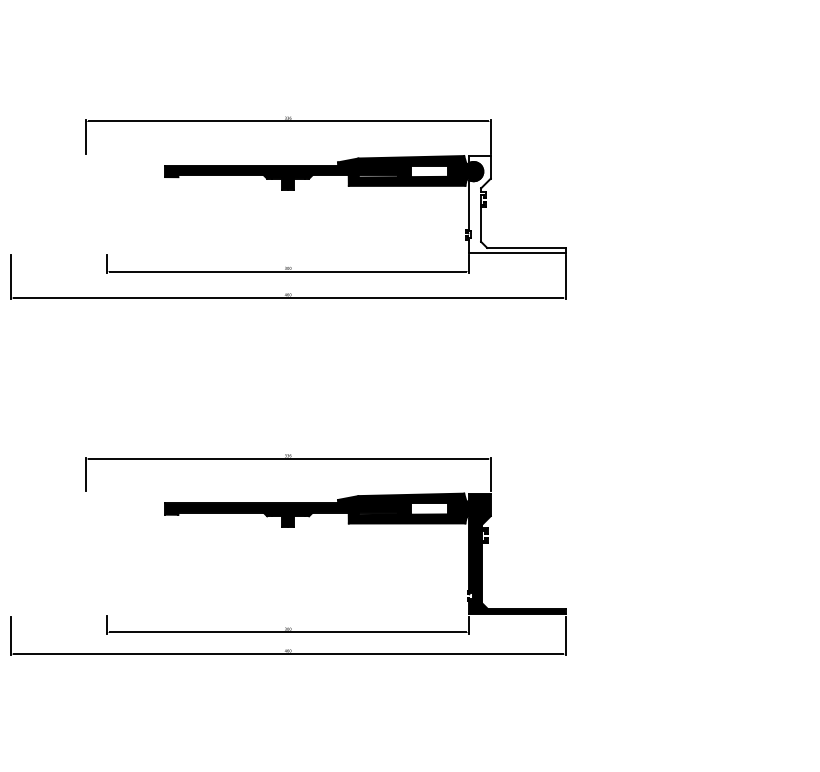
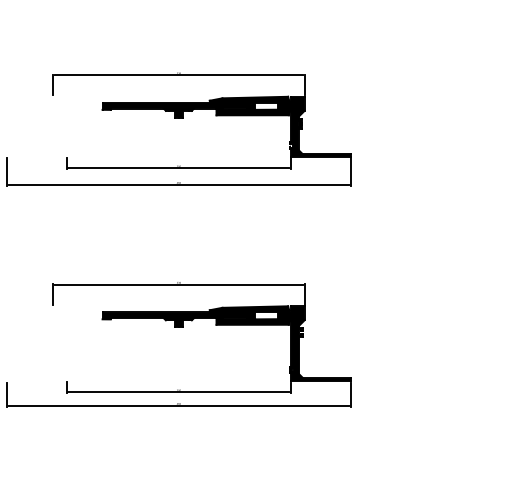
fill: (516, 203) -> (320, 126), added

